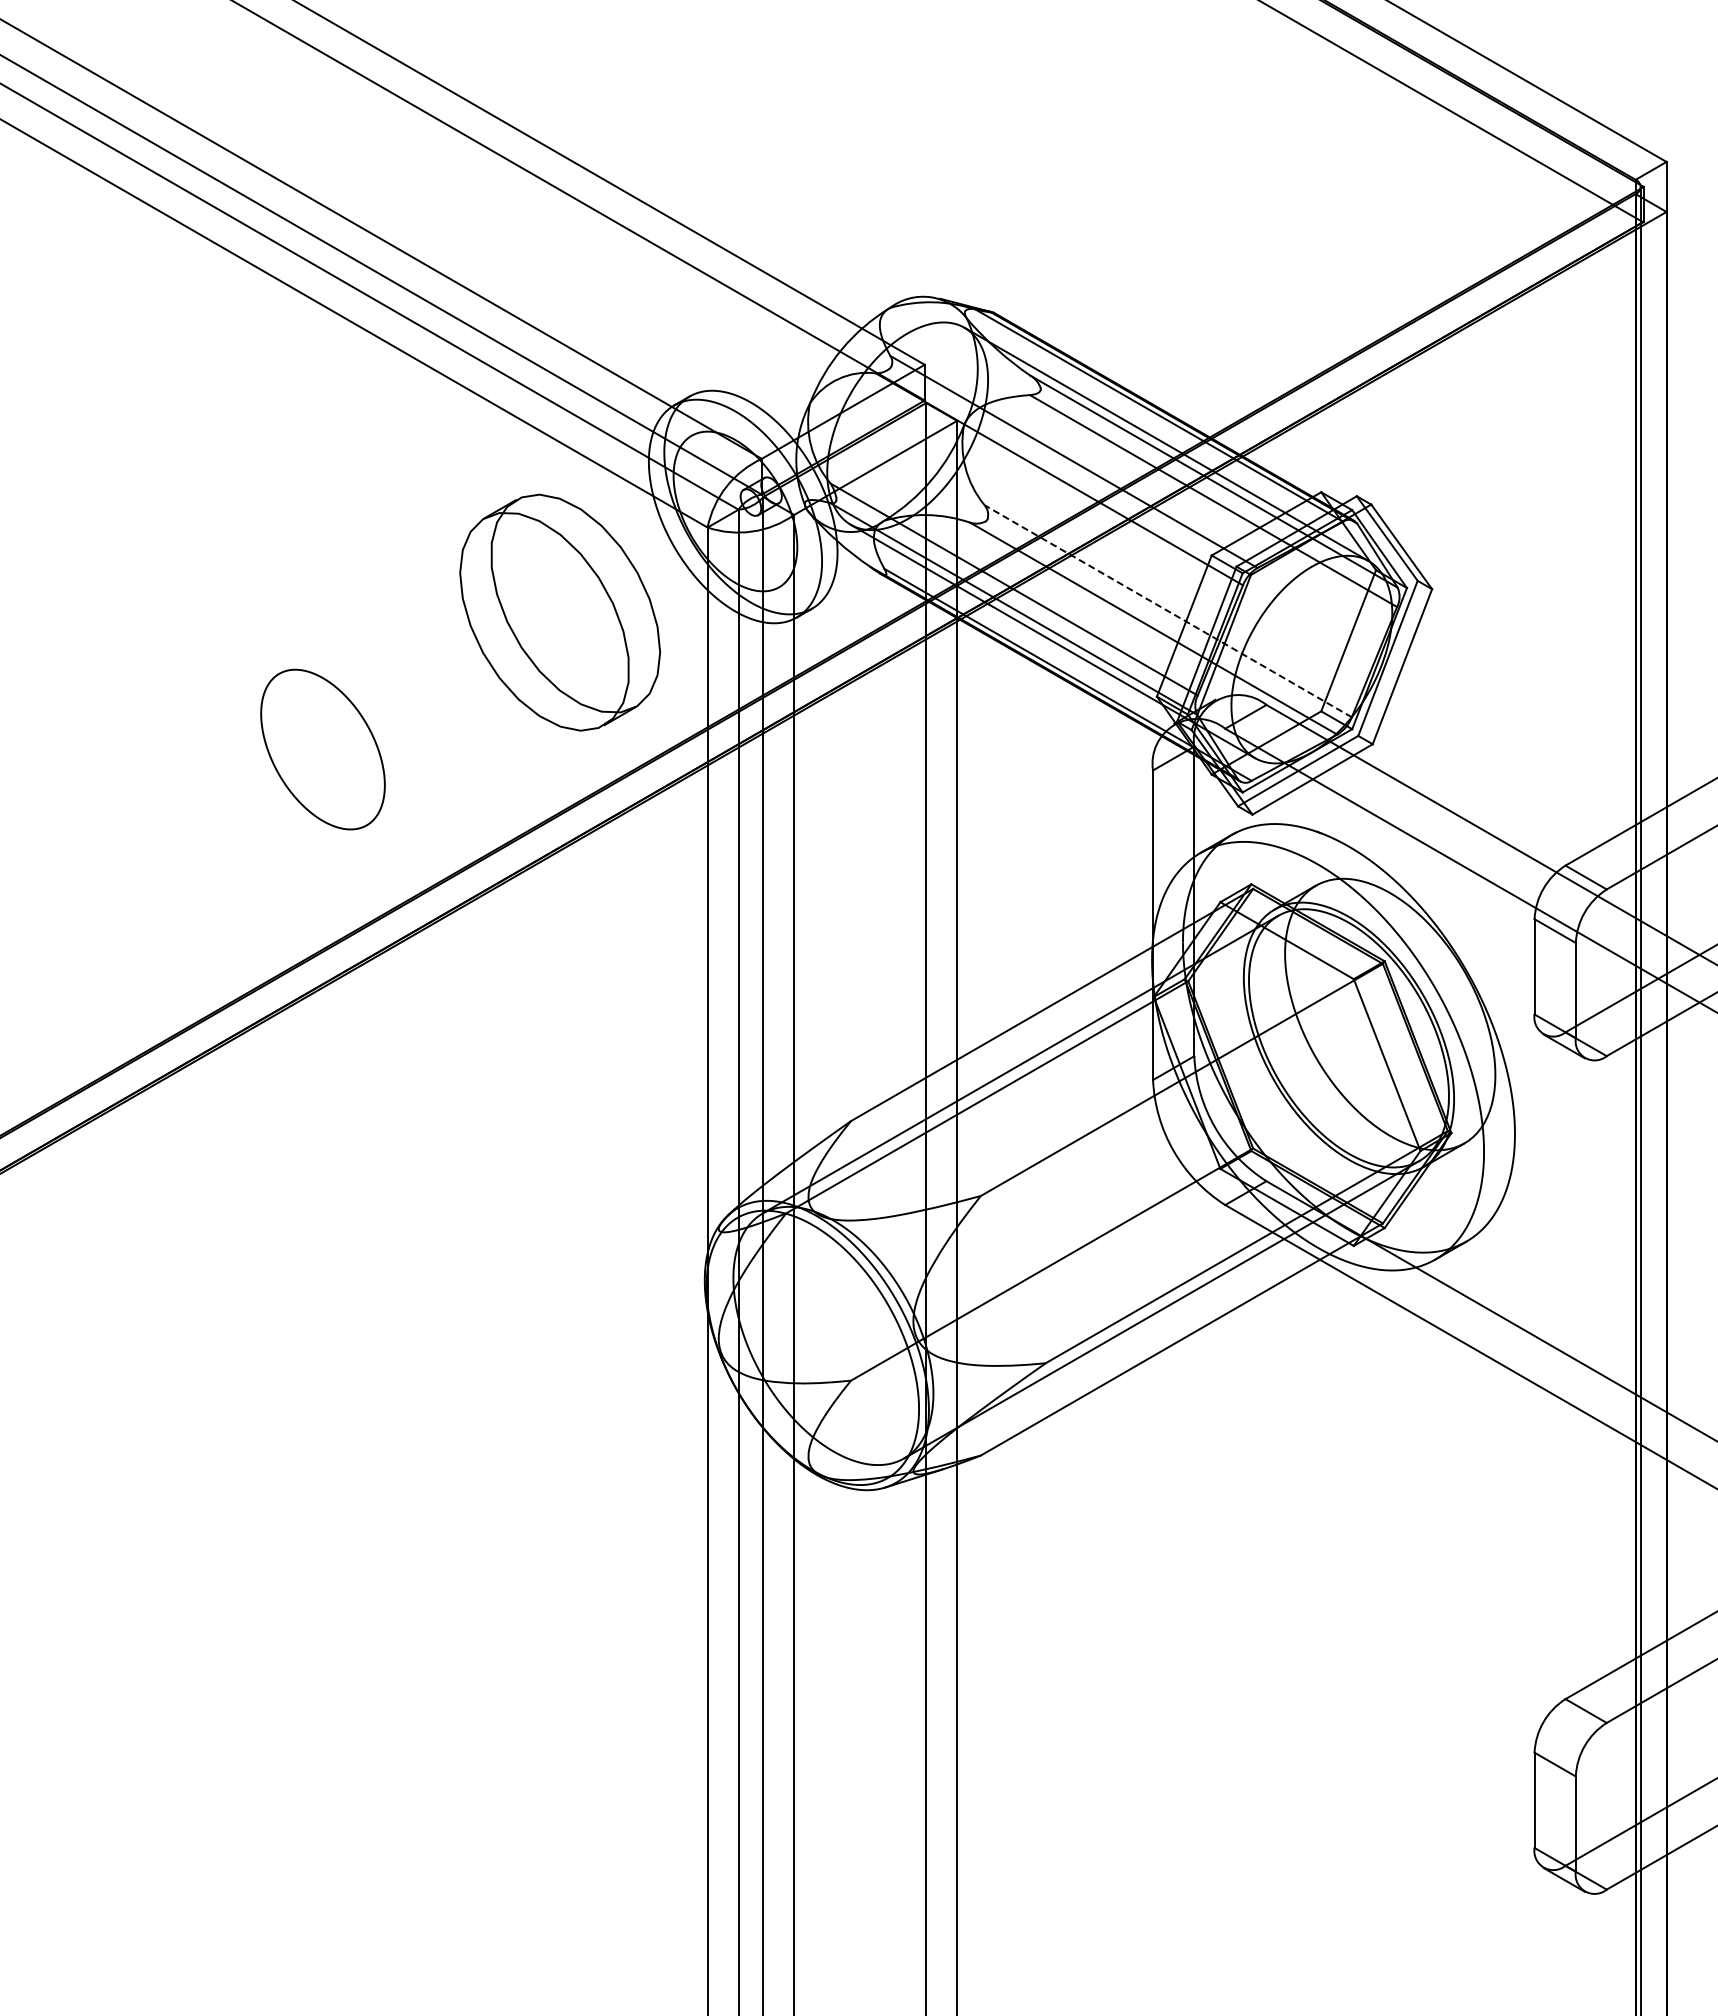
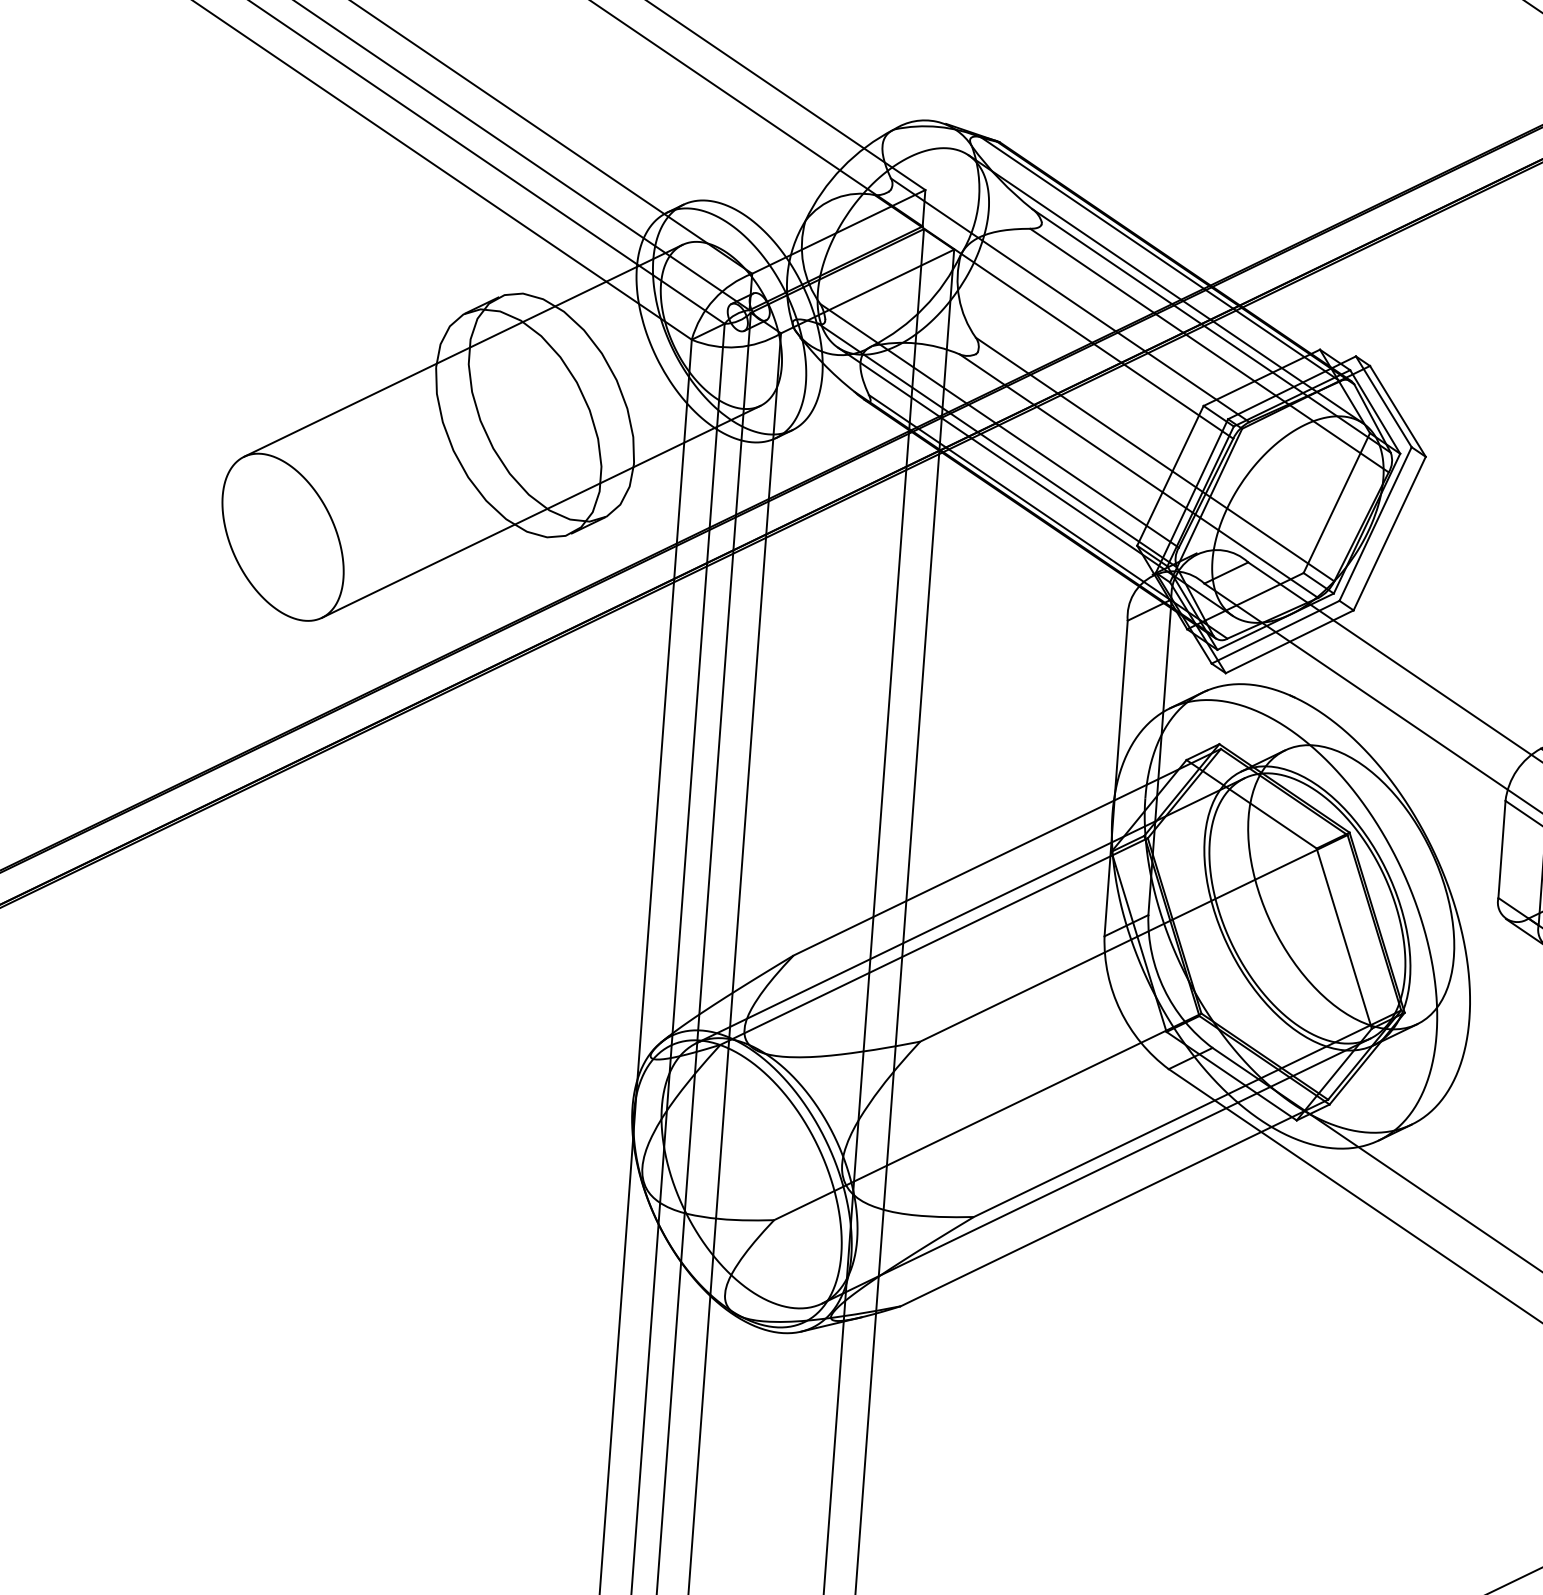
line: (485, 554) -> (463, 350), added
line: (1168, 611) -> (1155, 459), dashed -> solid
line: (572, 706) -> (540, 512), added

